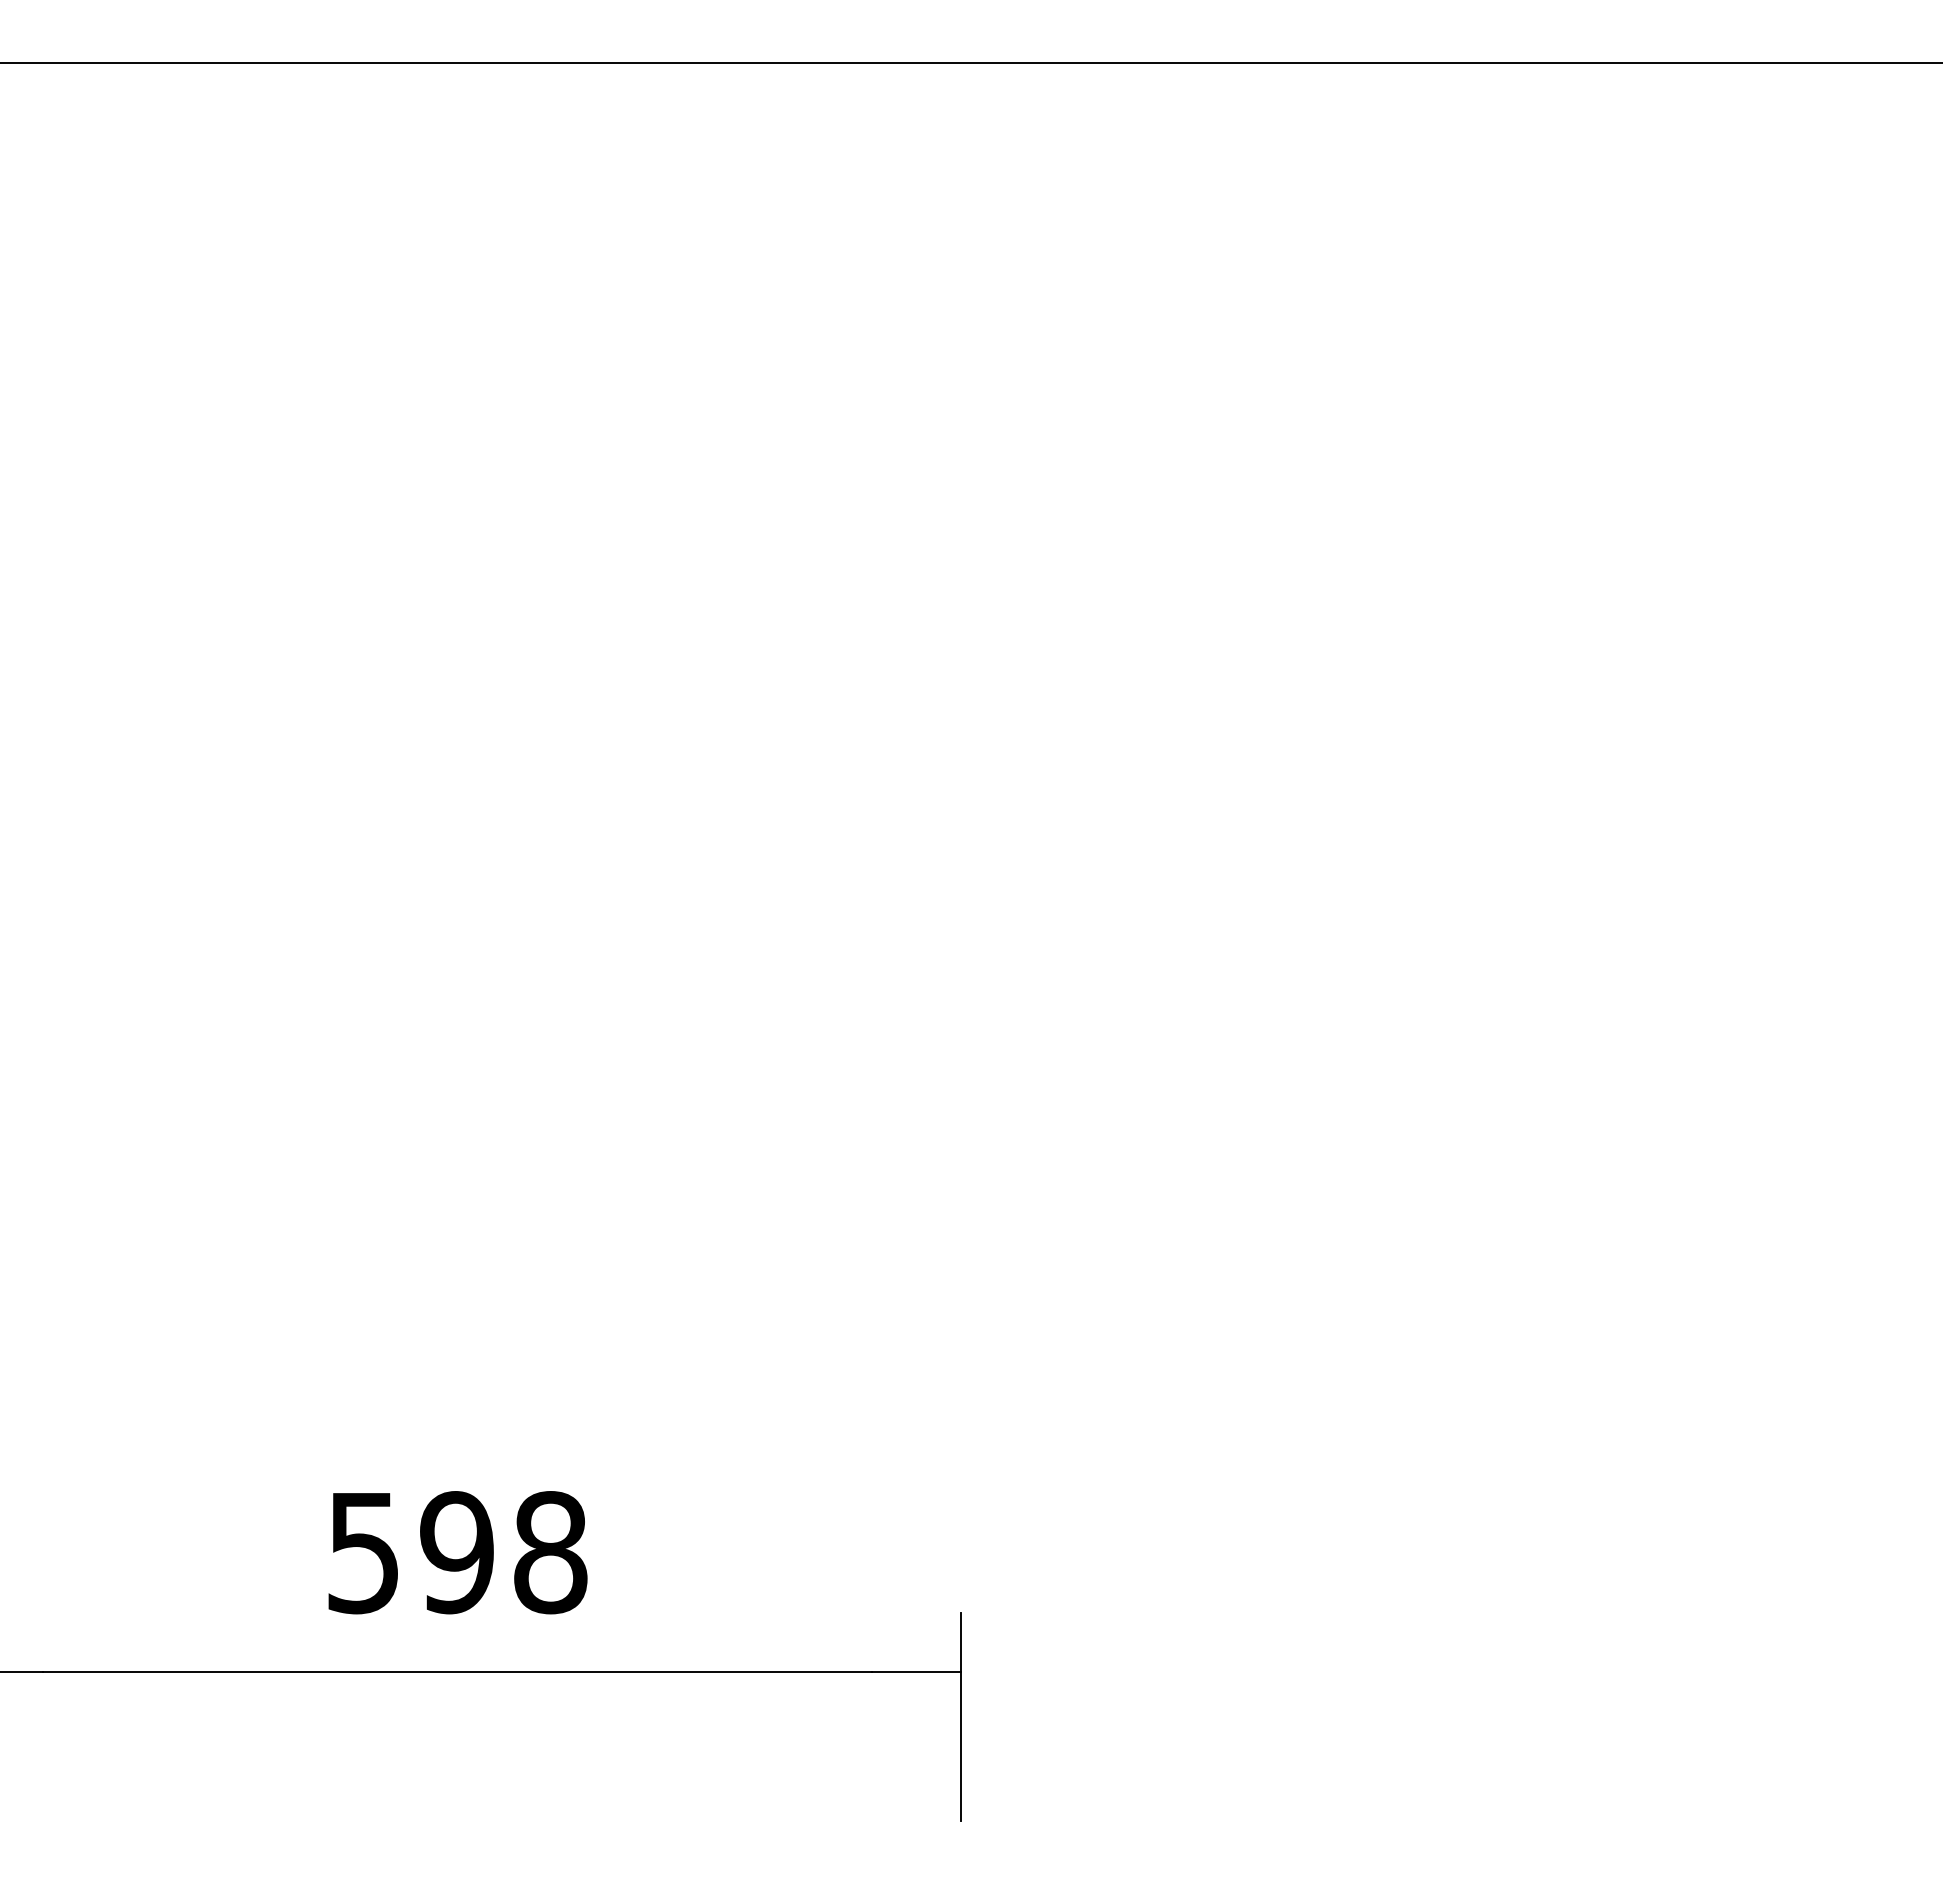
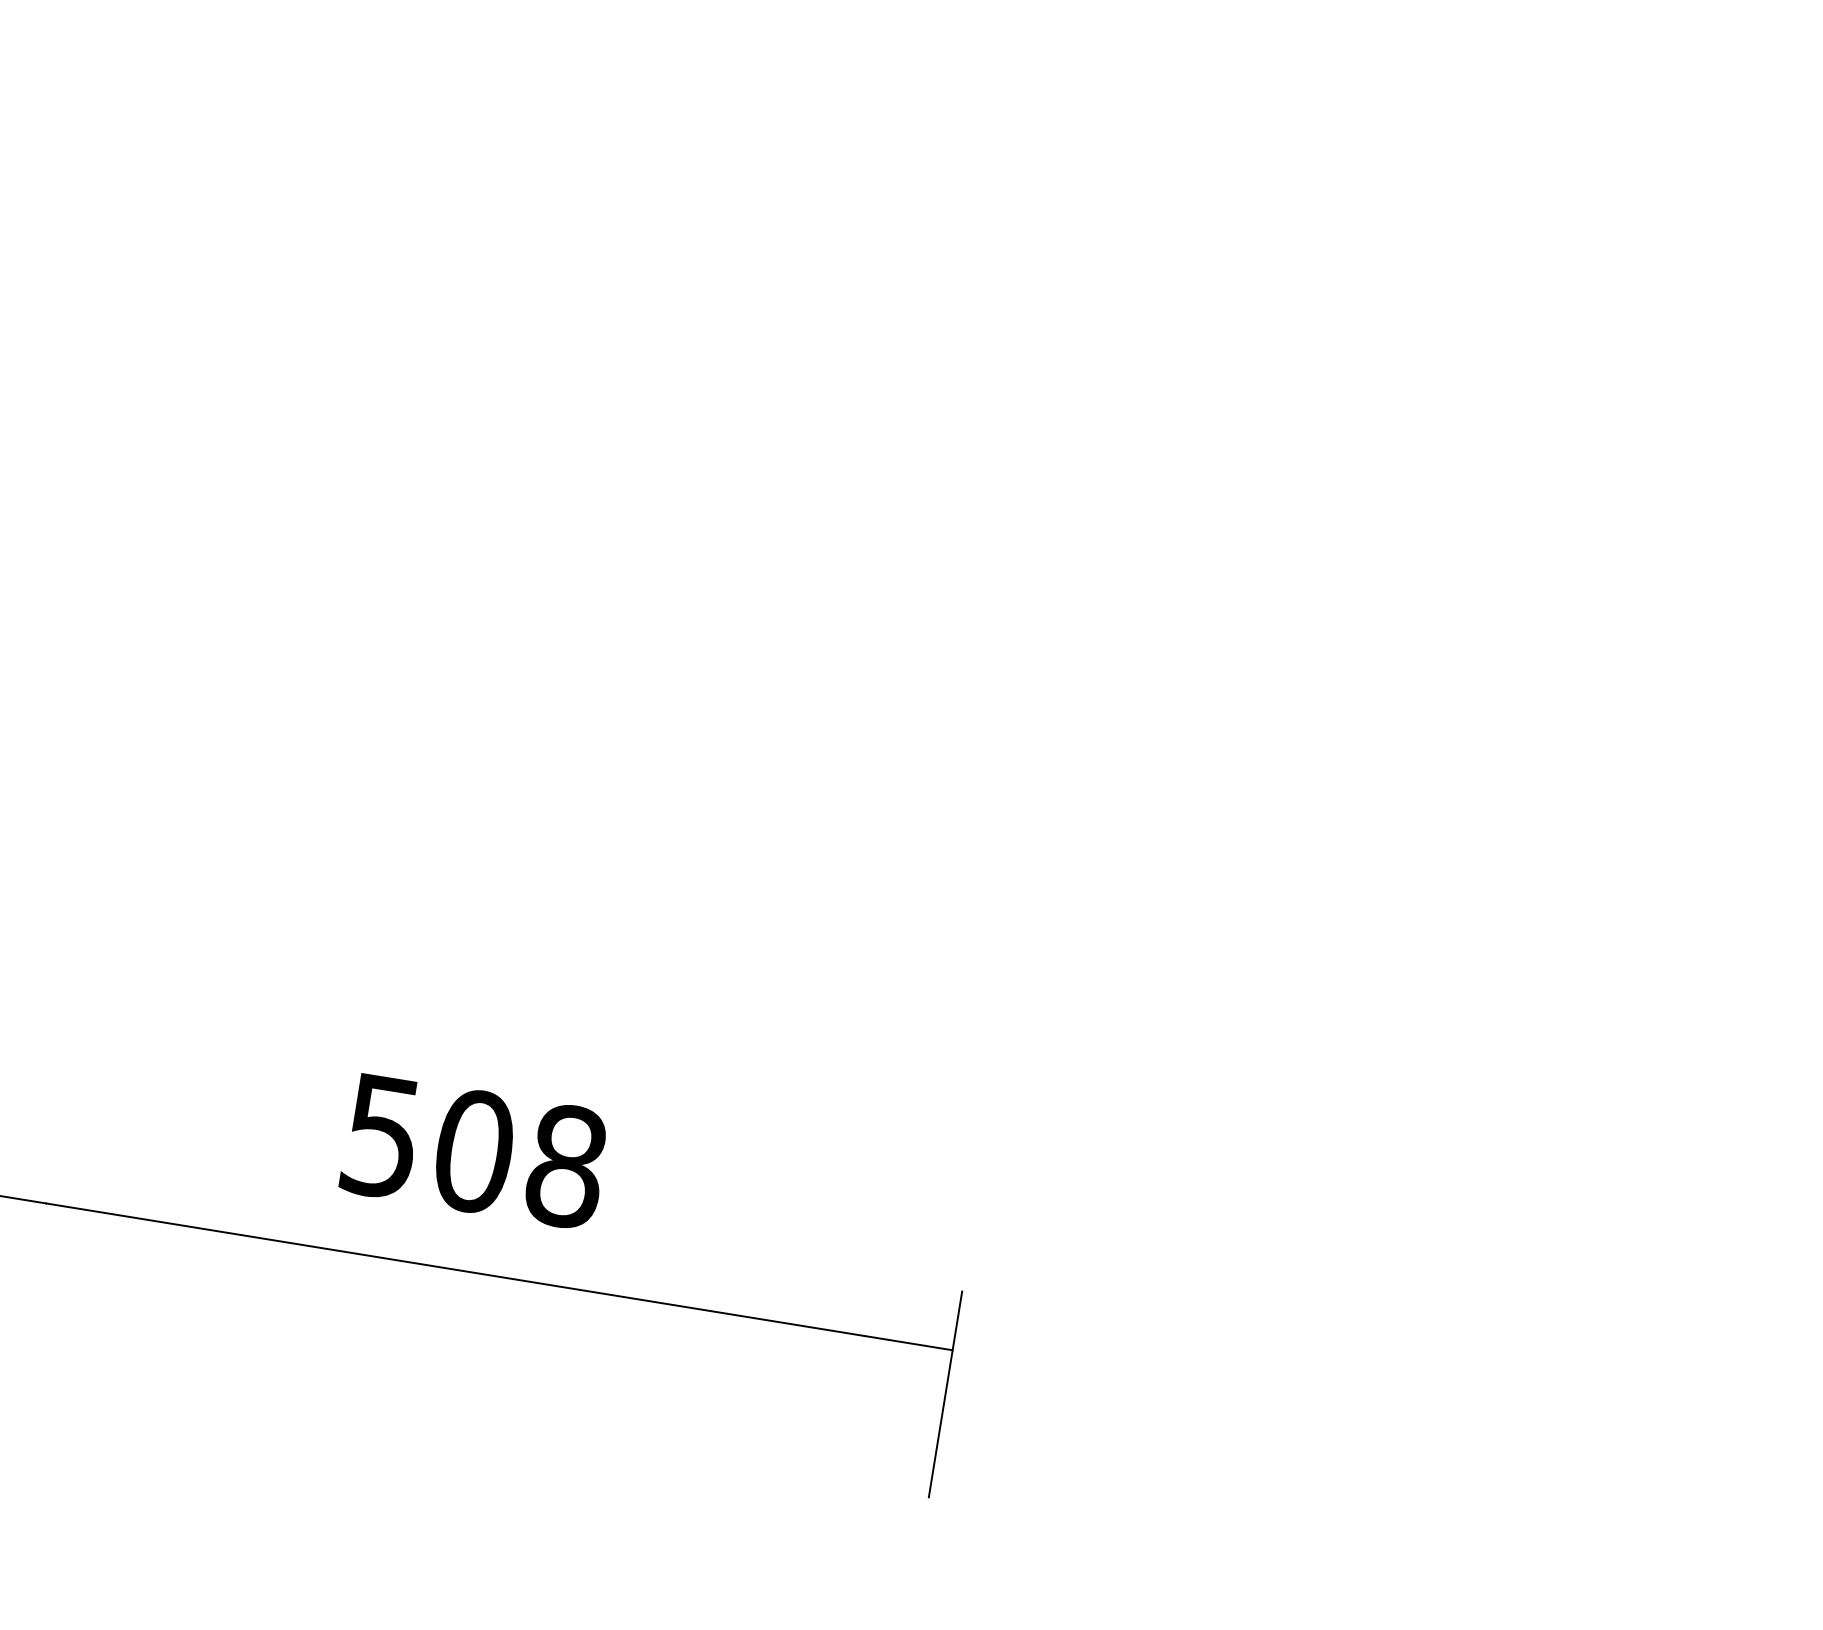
text: (457, 1552) -> (474, 1151), 598 -> 508

